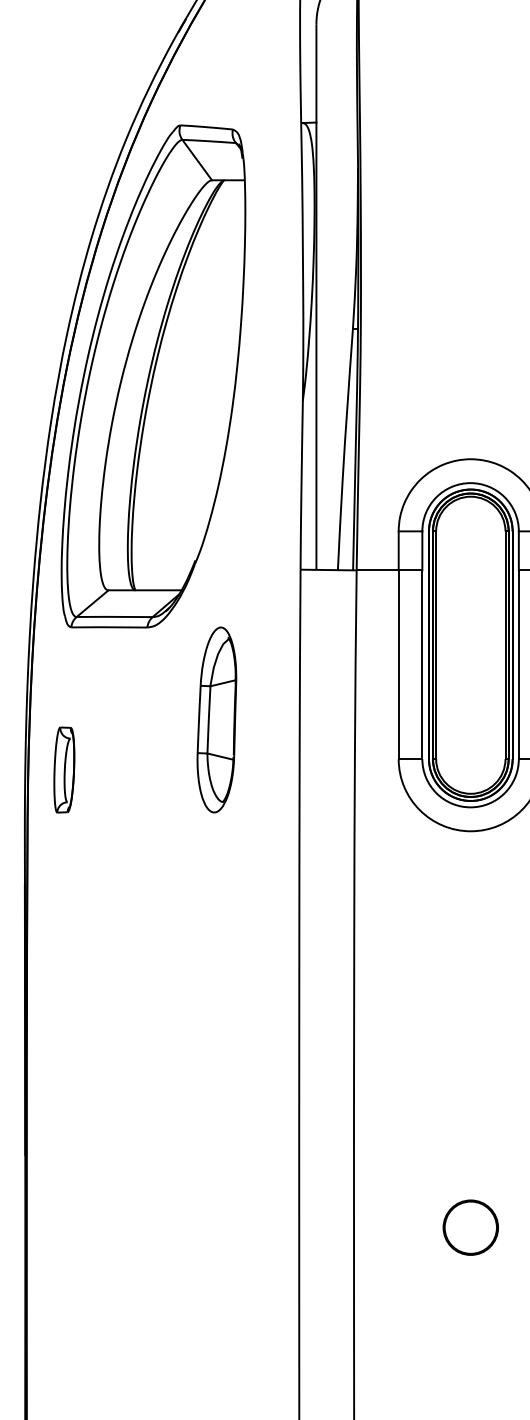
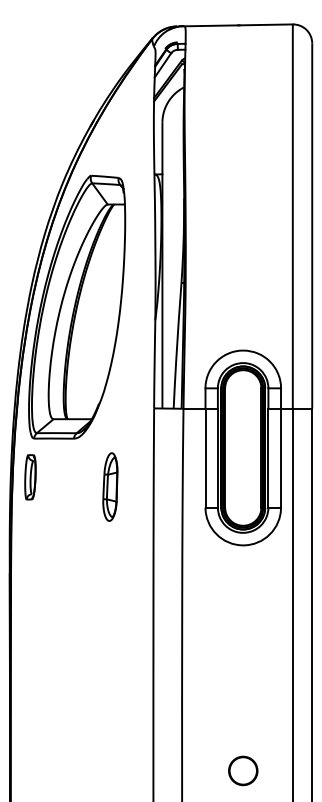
part: (217, 718) -> (110, 486), size x0.7
part: (64, 770) -> (30, 477), moved
part: (471, 1226) -> (243, 770), moved

